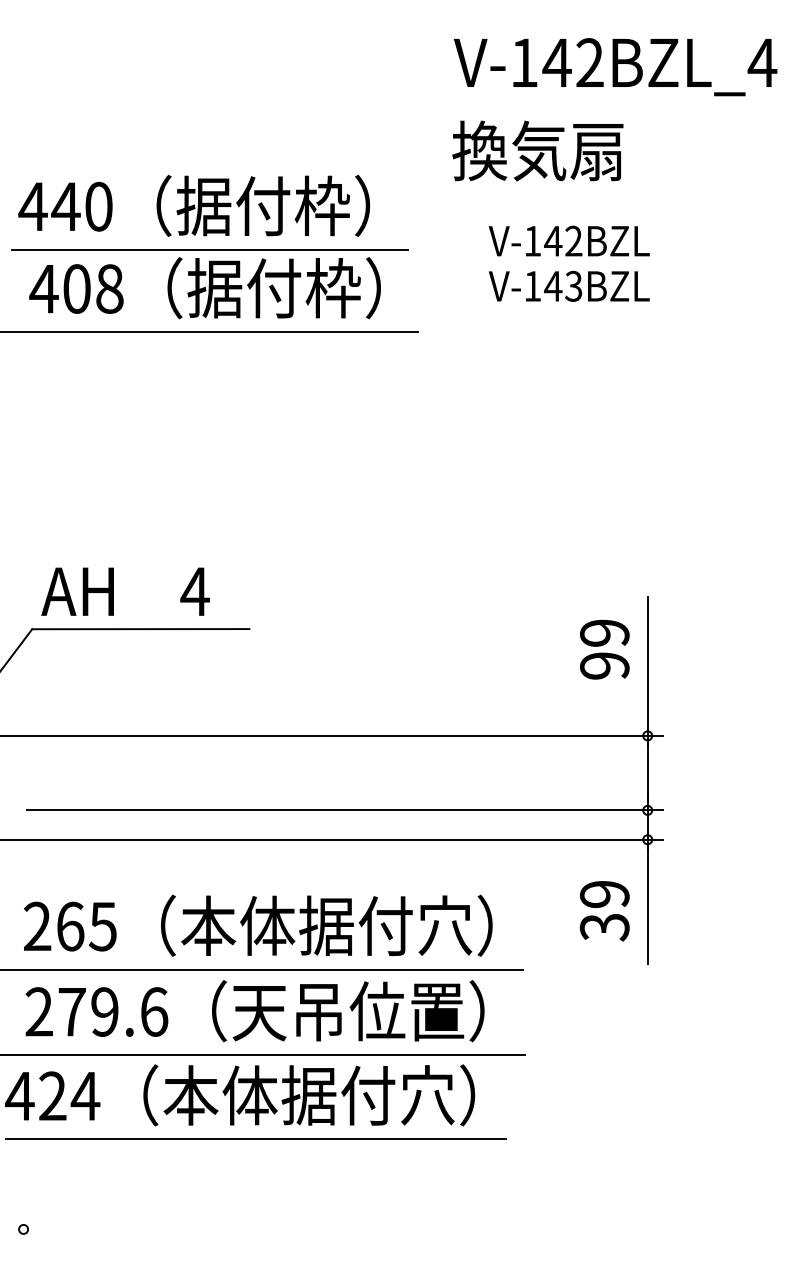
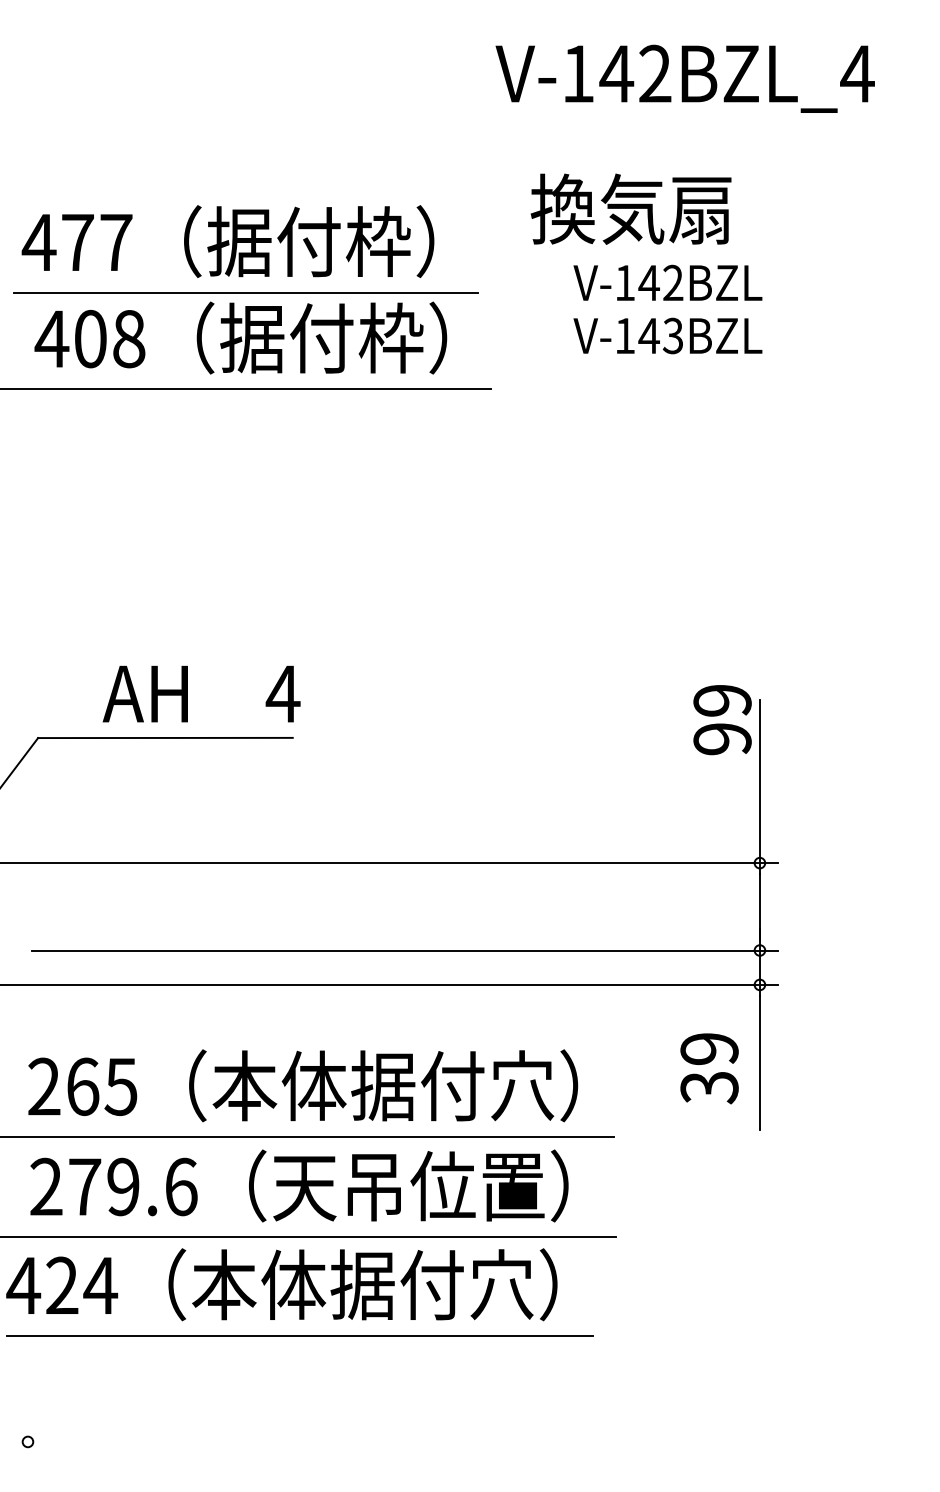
text: (614, 66) -> (684, 78), moved
text: (537, 150) -> (630, 208), moved
text: (82, 206) -> (96, 242), 440 -> 477
text: (125, 591) -> (201, 693), moved
text: (604, 650) -> (722, 720), moved

